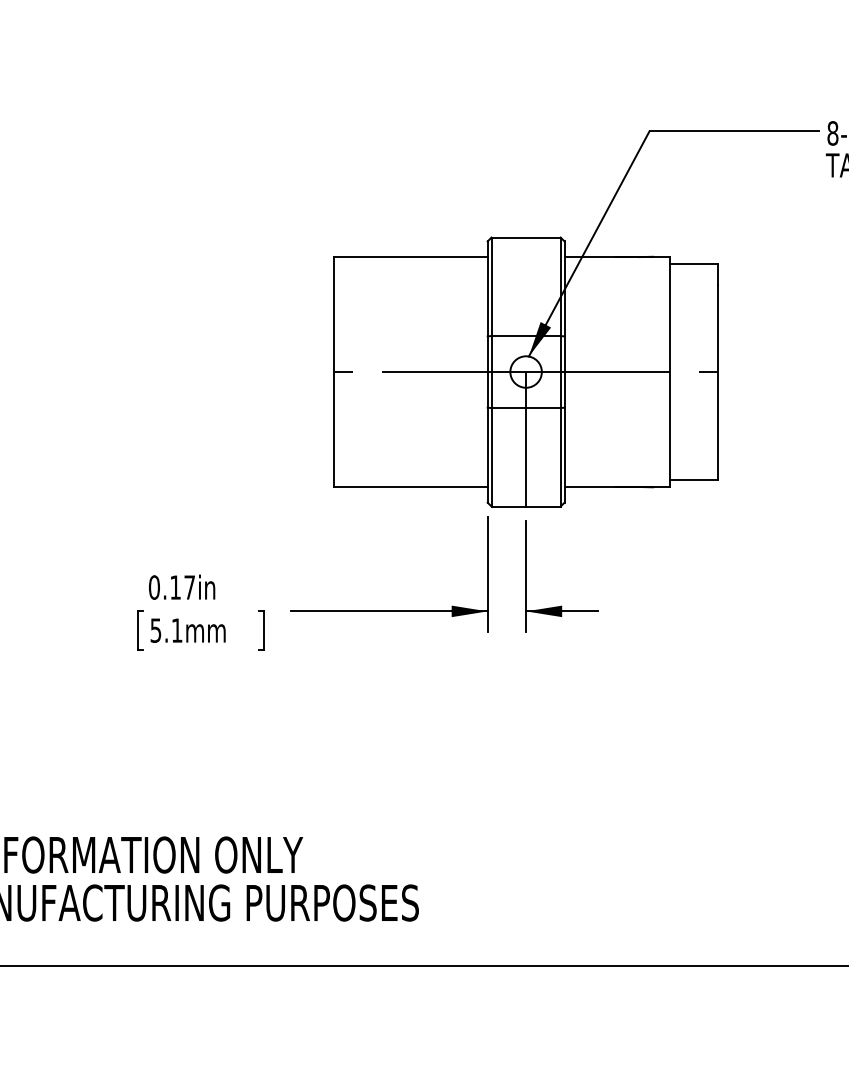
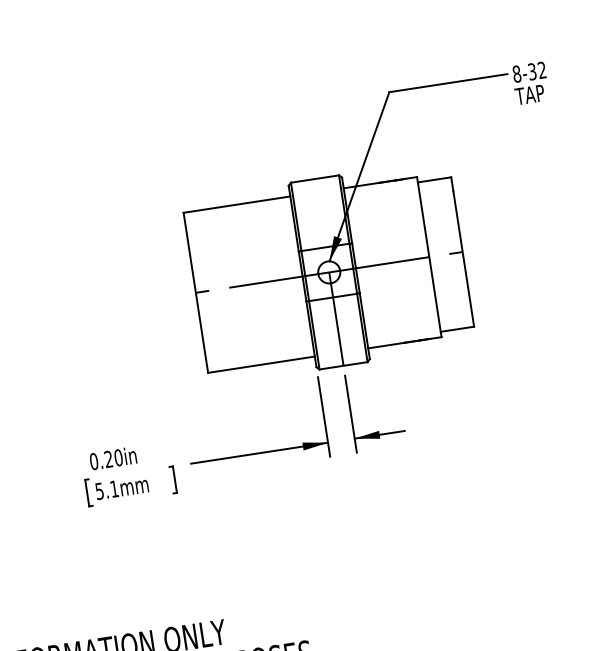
text: (182, 587) -> (113, 458), 0.17in -> 0.20in

